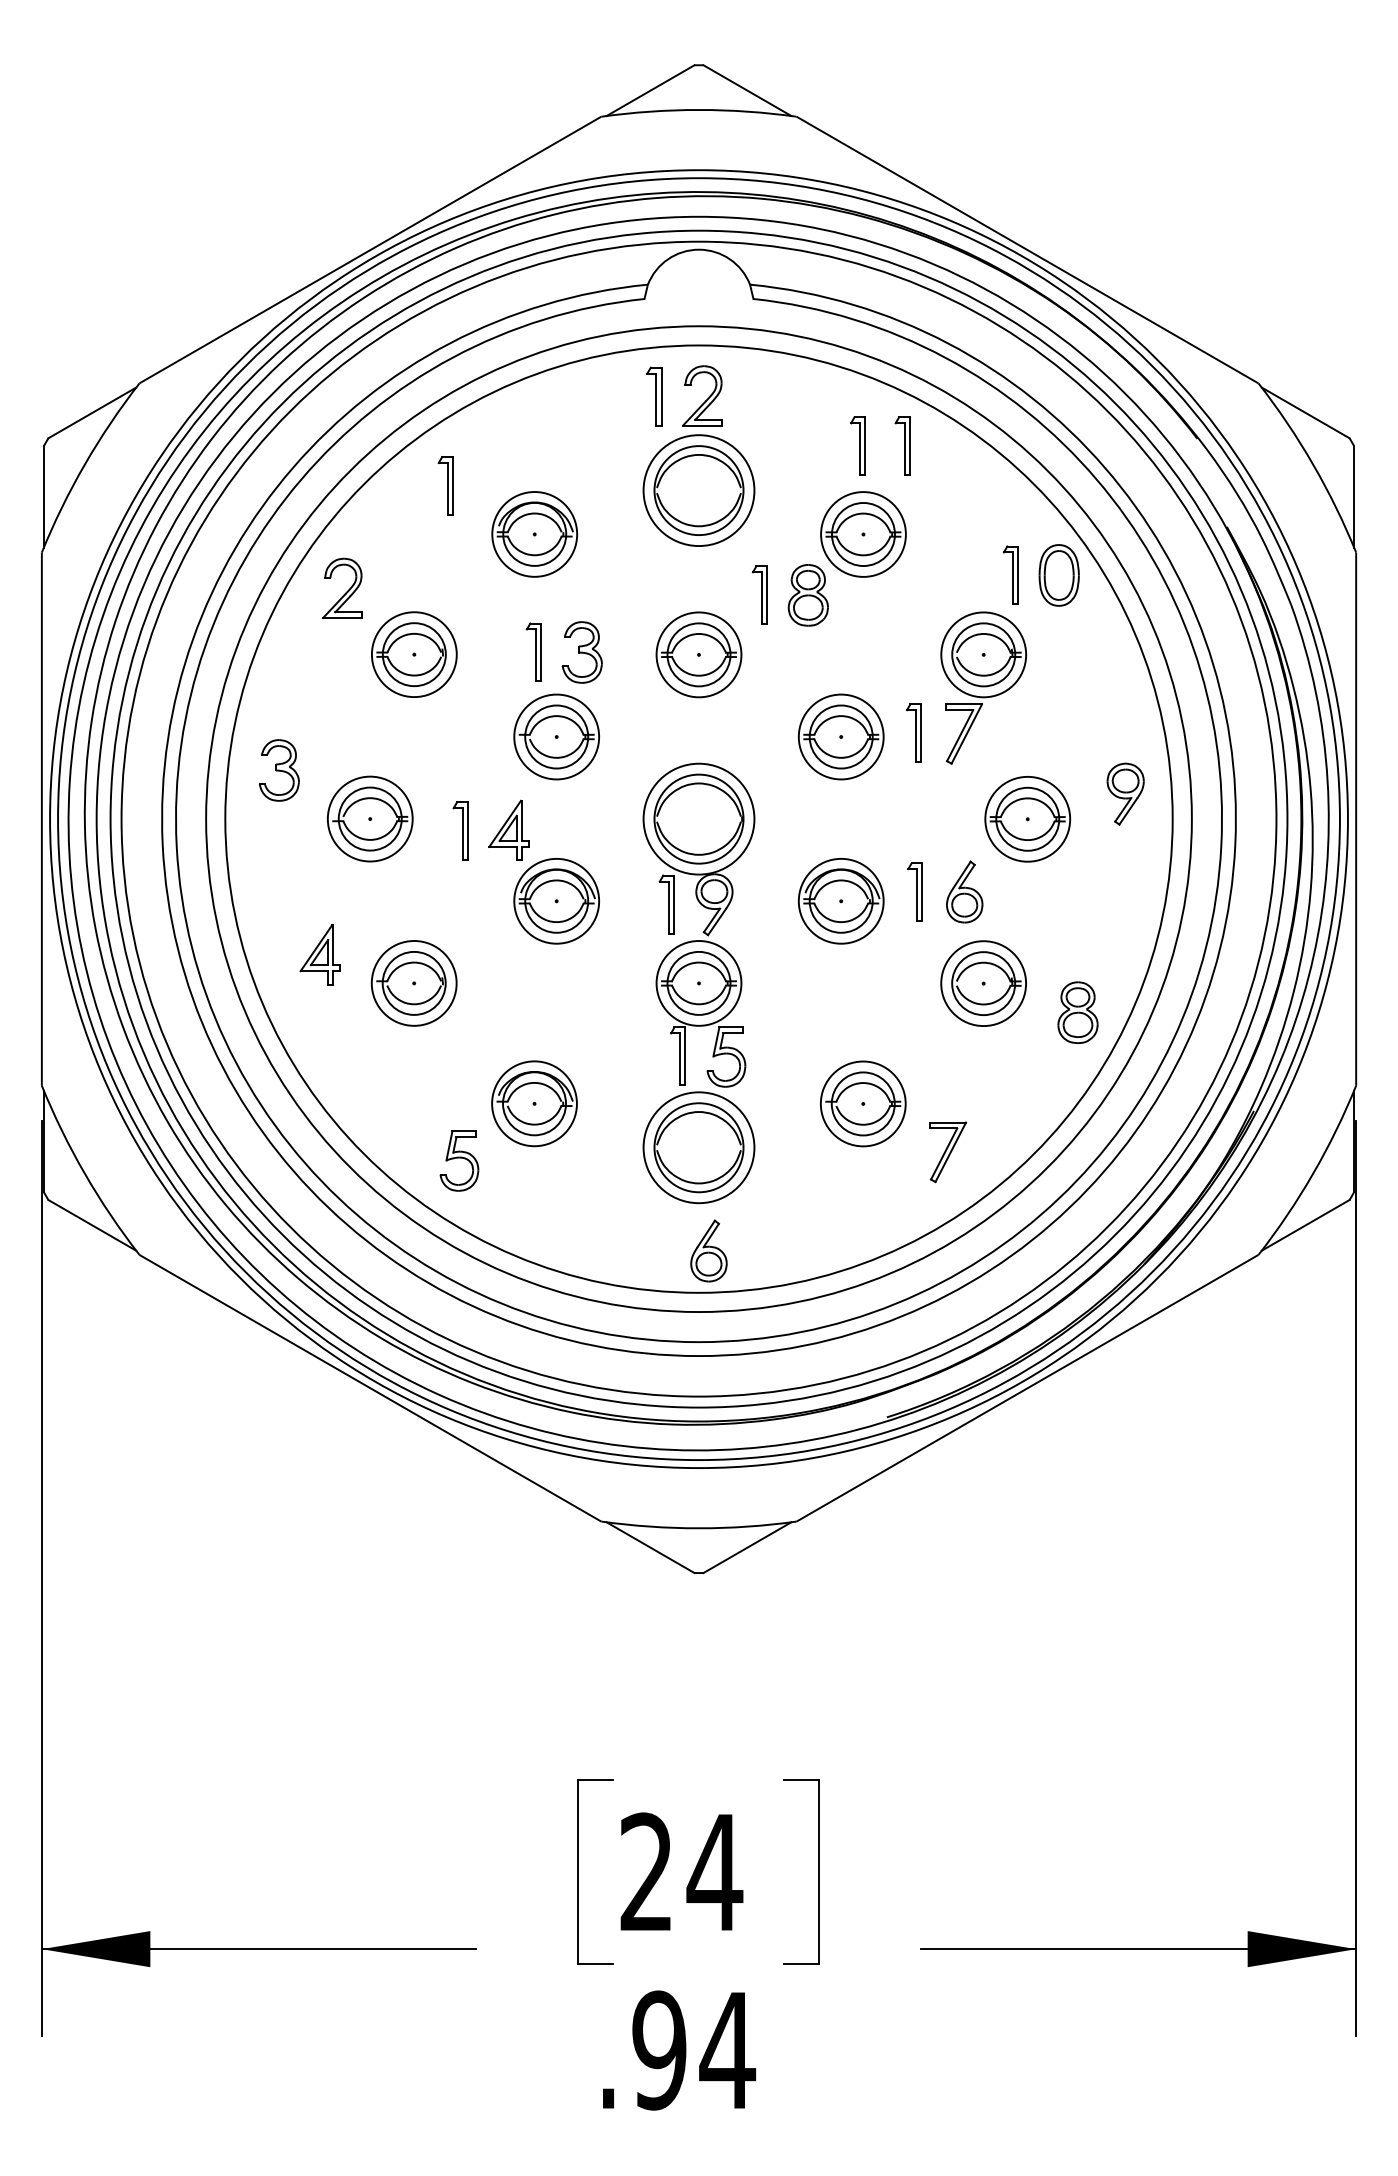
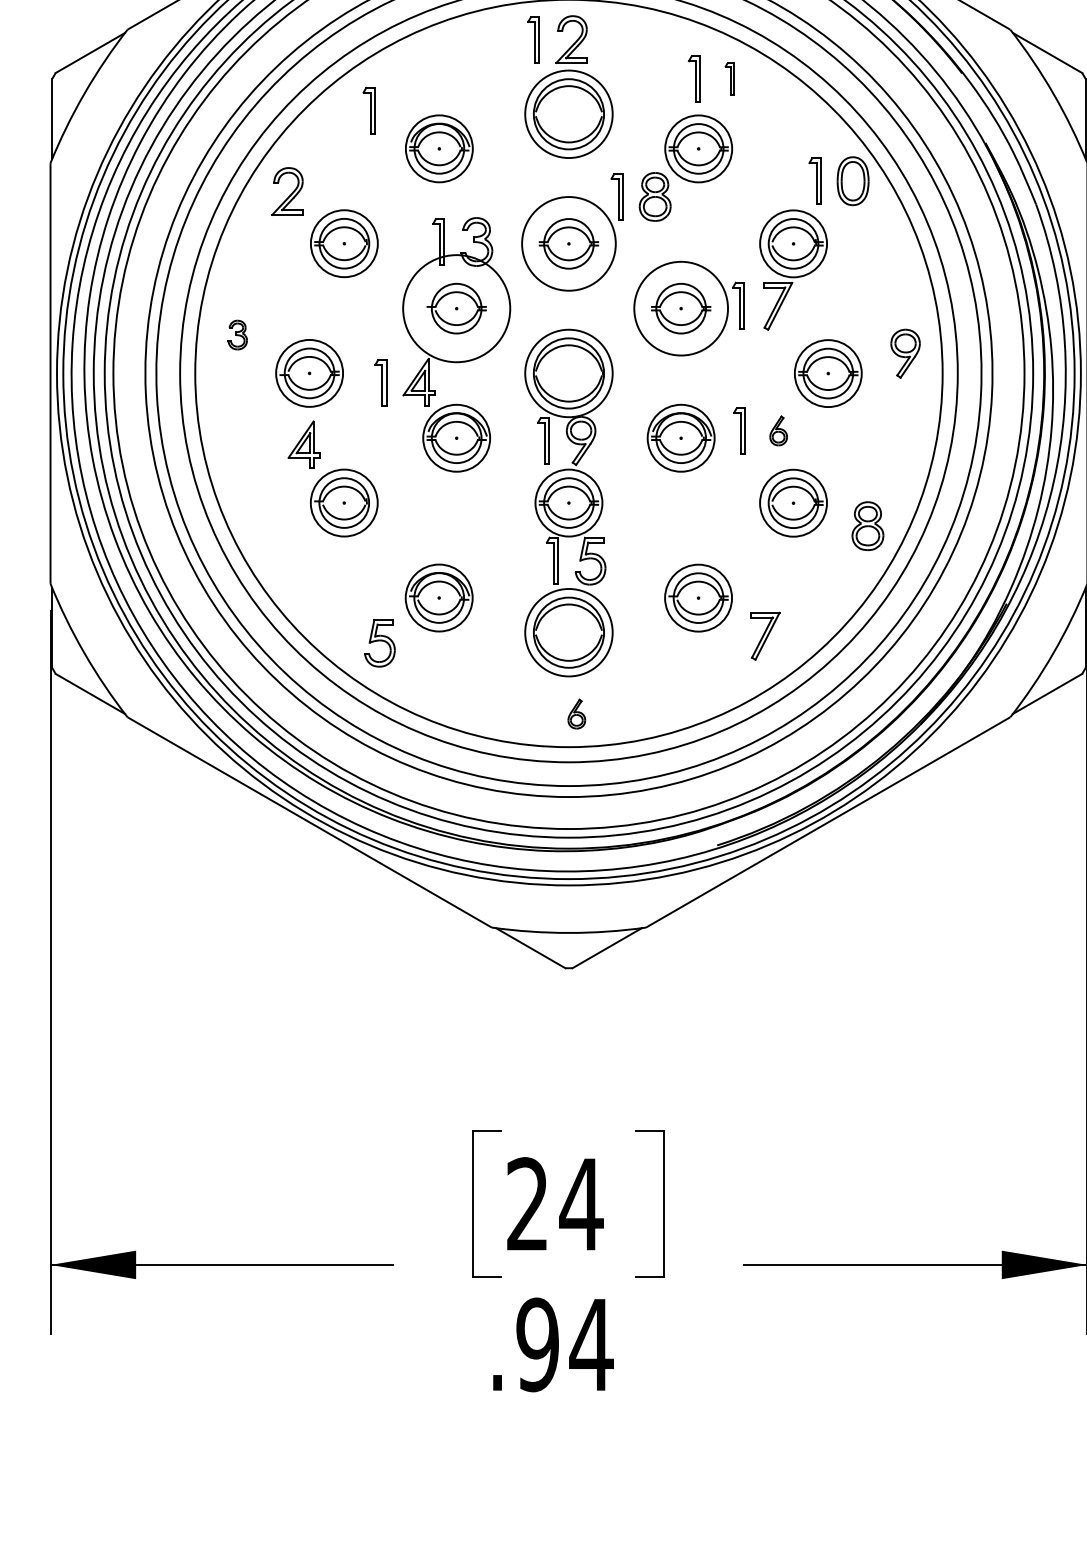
part: (902, 445) -> (729, 78), size x0.7
circle: (698, 654) -> (568, 243), size x1.4
circle: (556, 736) -> (456, 308), size x1.6
circle: (840, 736) -> (680, 308), size x1.4
part: (278, 770) -> (237, 335), size x0.6
part: (964, 891) -> (778, 430), size x0.6
part: (319, 954) -> (303, 444), moved
part: (708, 1250) -> (576, 713), size x0.6

